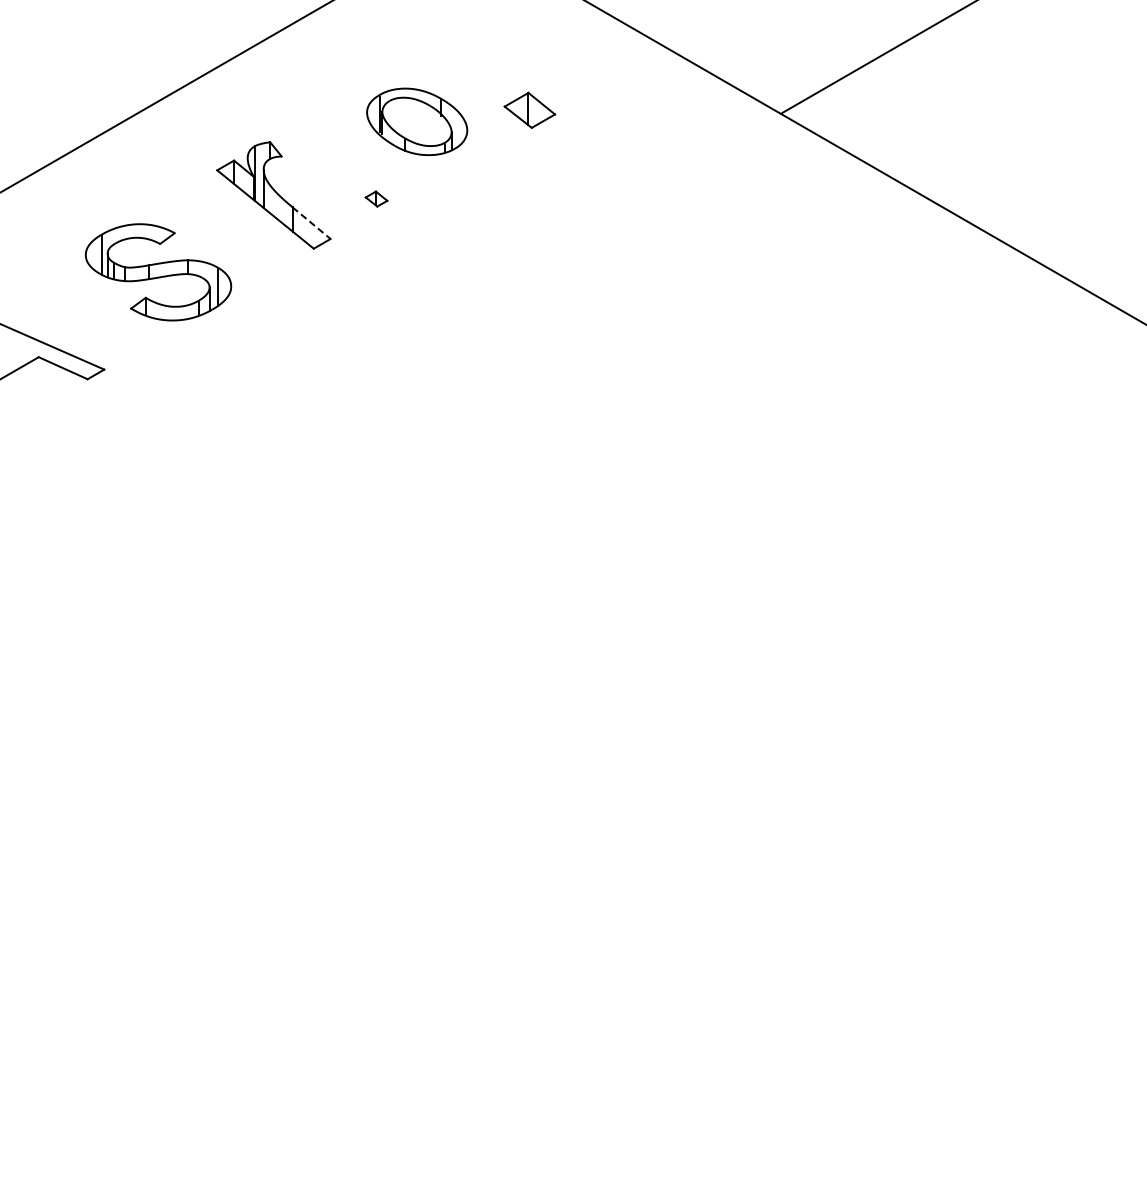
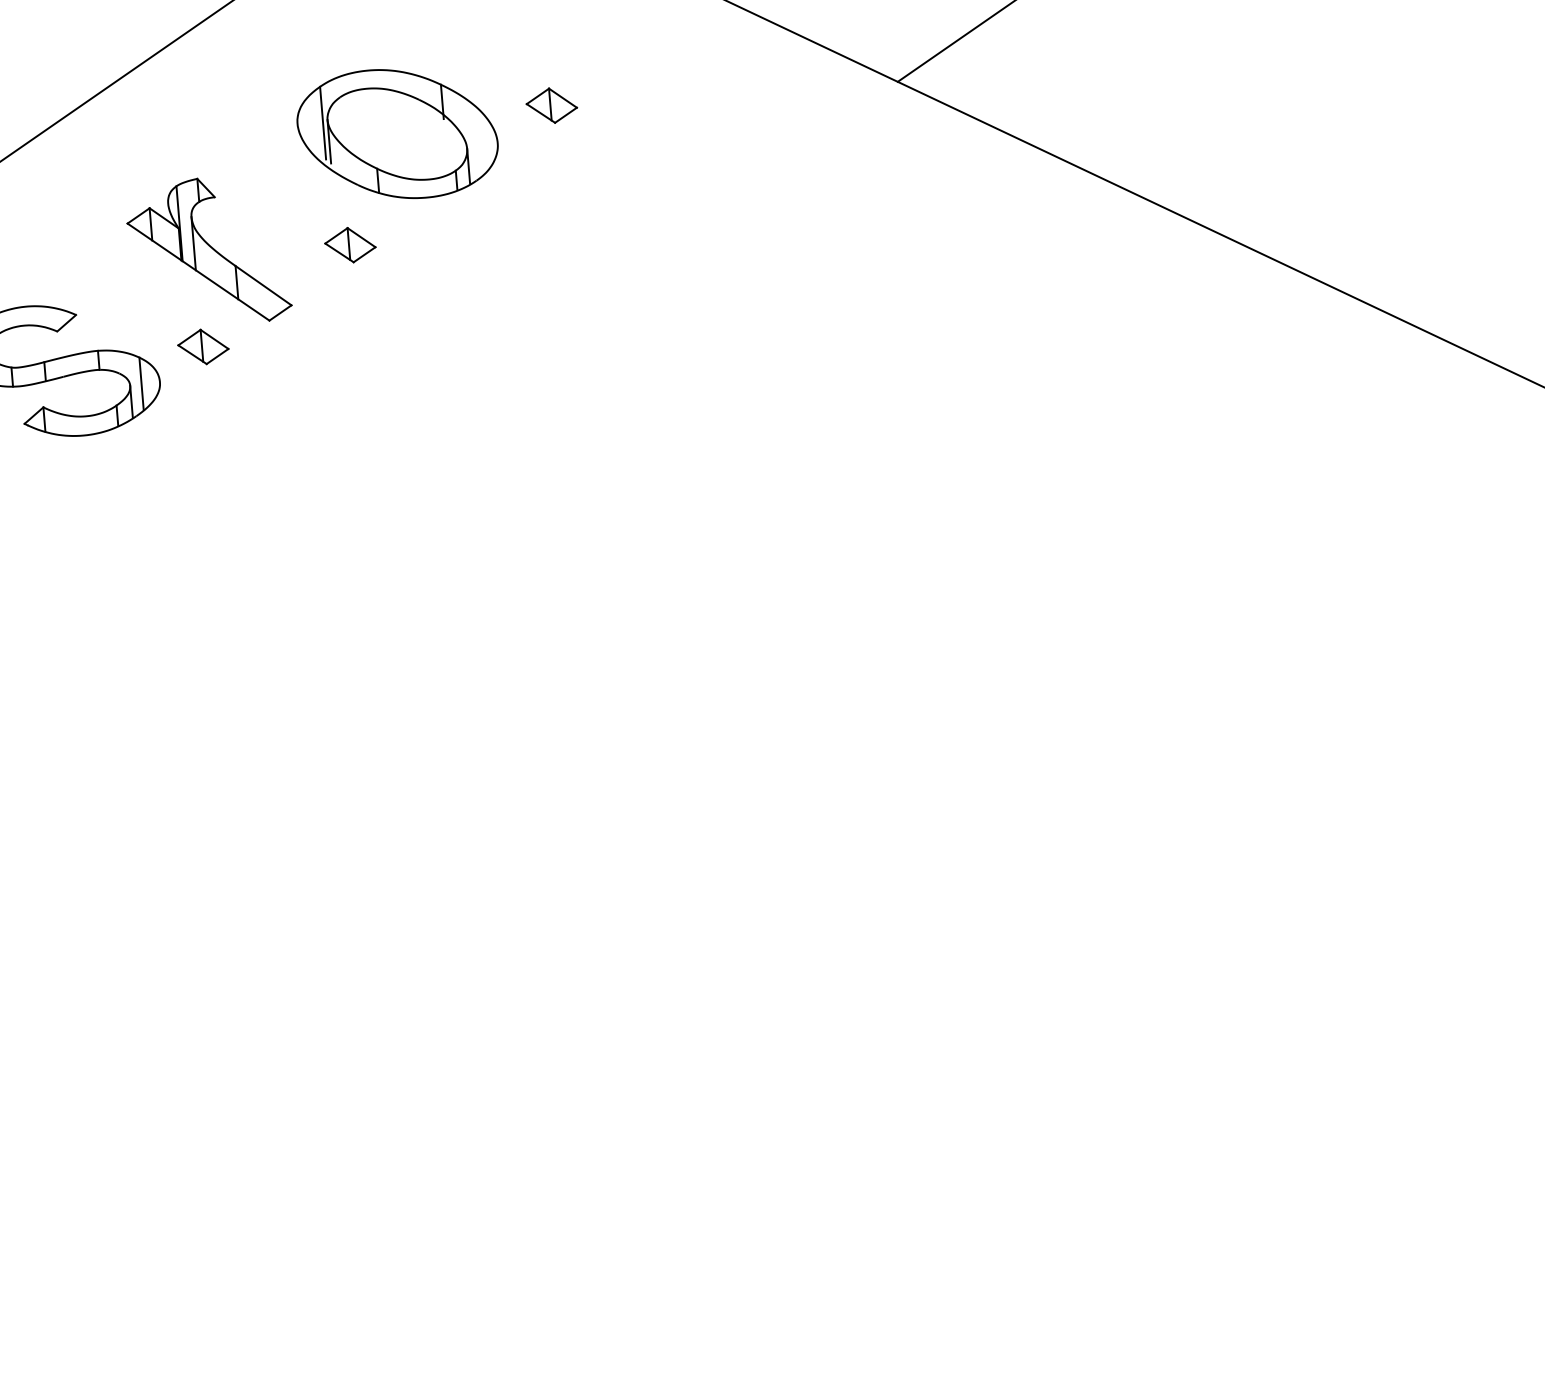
part: (530, 110) -> (552, 105), size x0.71
part: (416, 121) -> (396, 133), size x1.43
part: (376, 198) -> (350, 244), size x1.67
line: (311, 223) -> (263, 286), dashed -> solid
part: (264, 263) -> (203, 346), added

